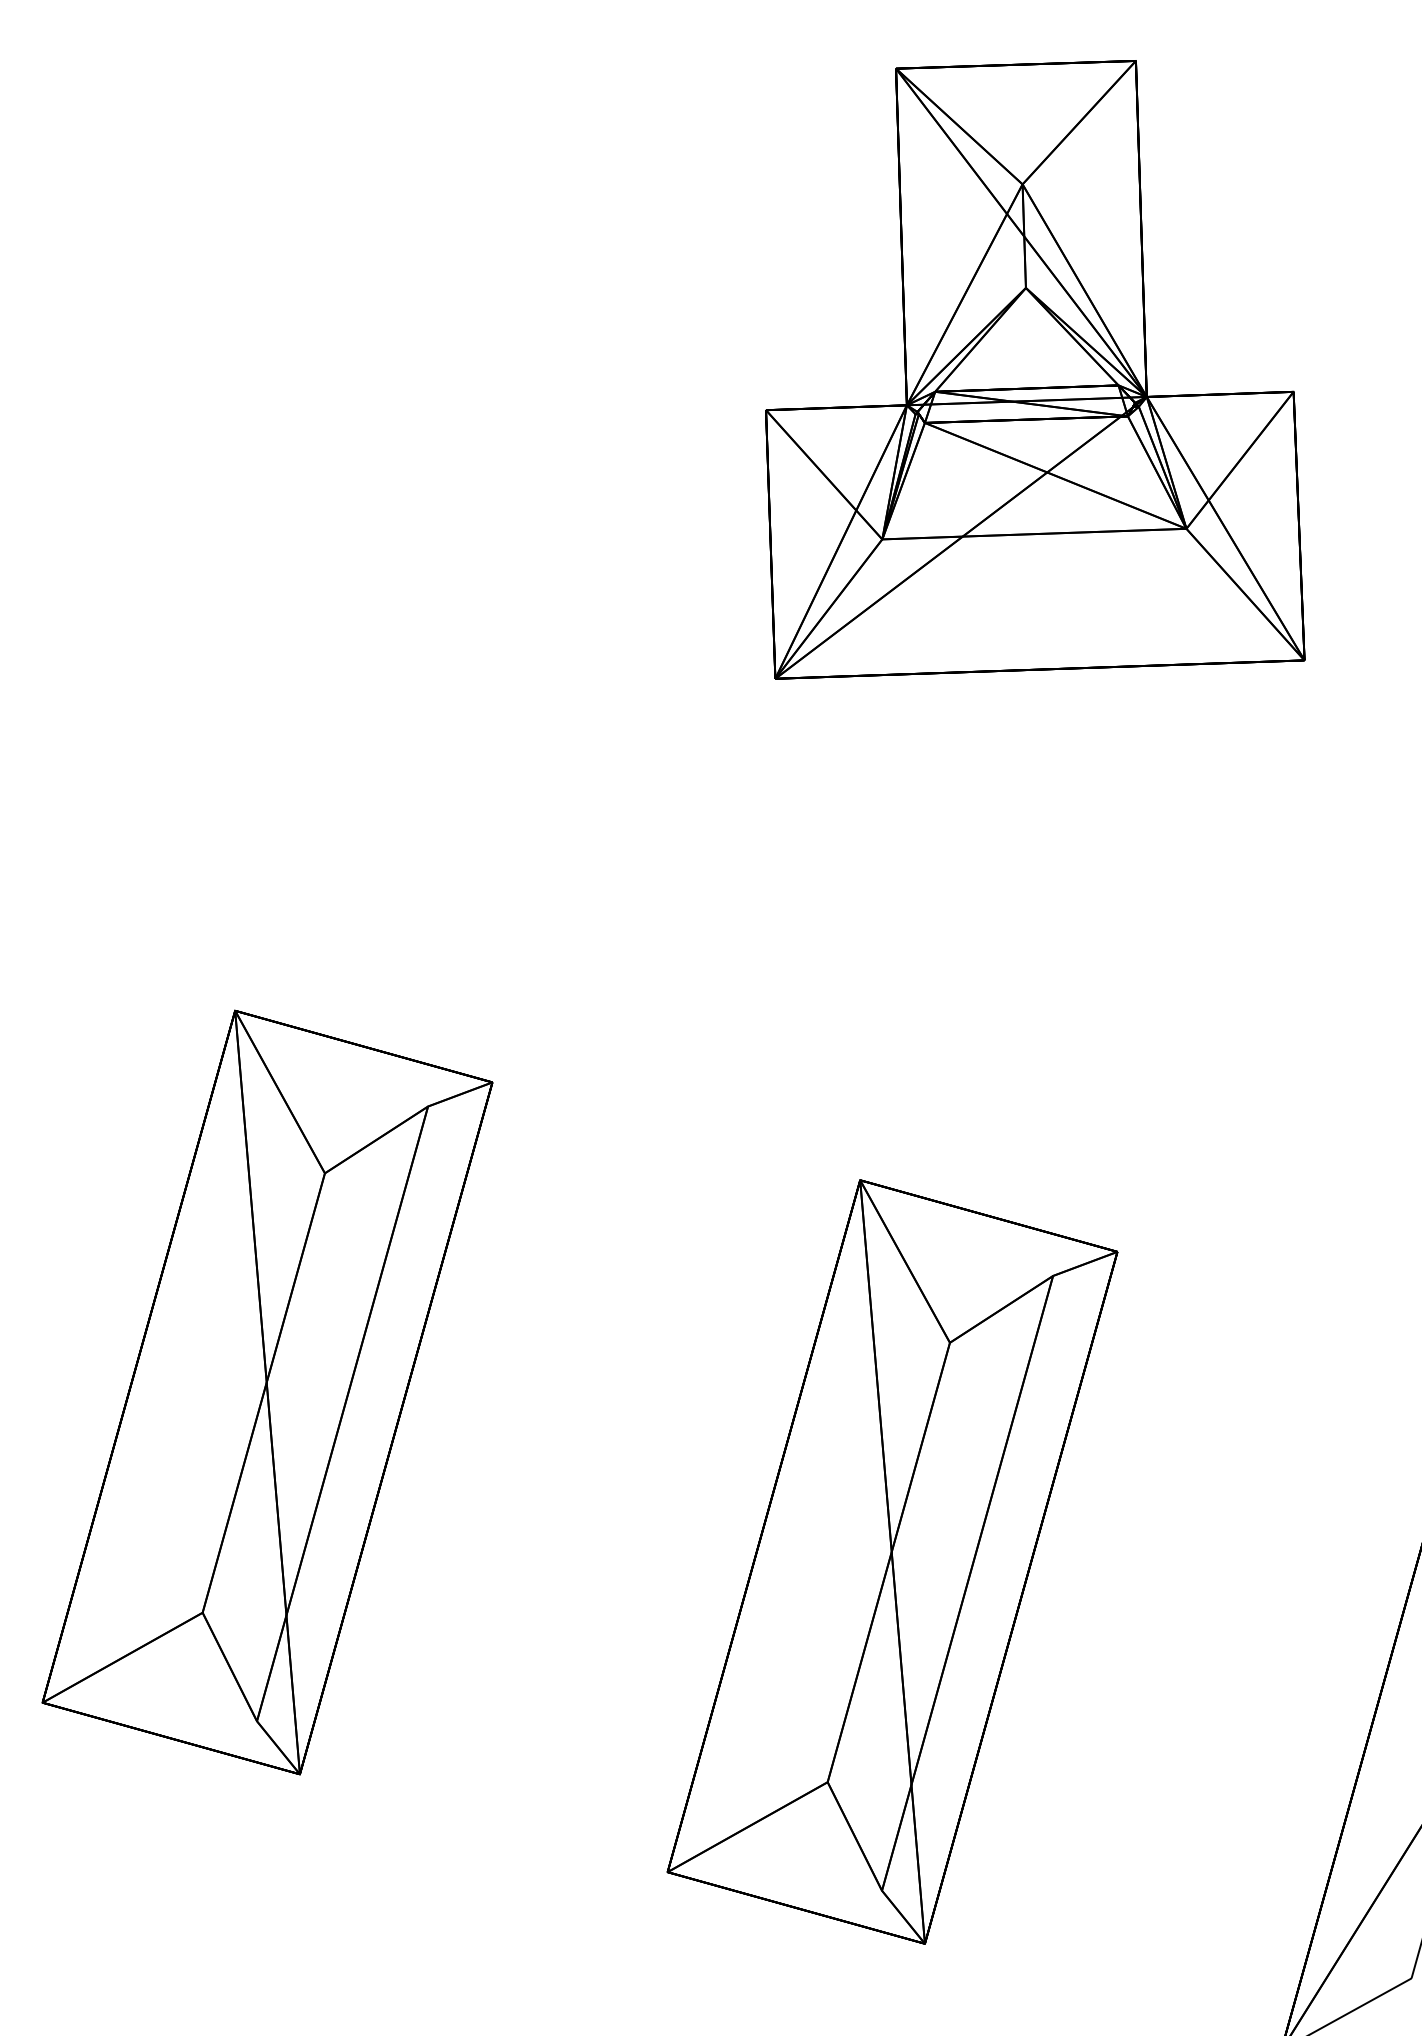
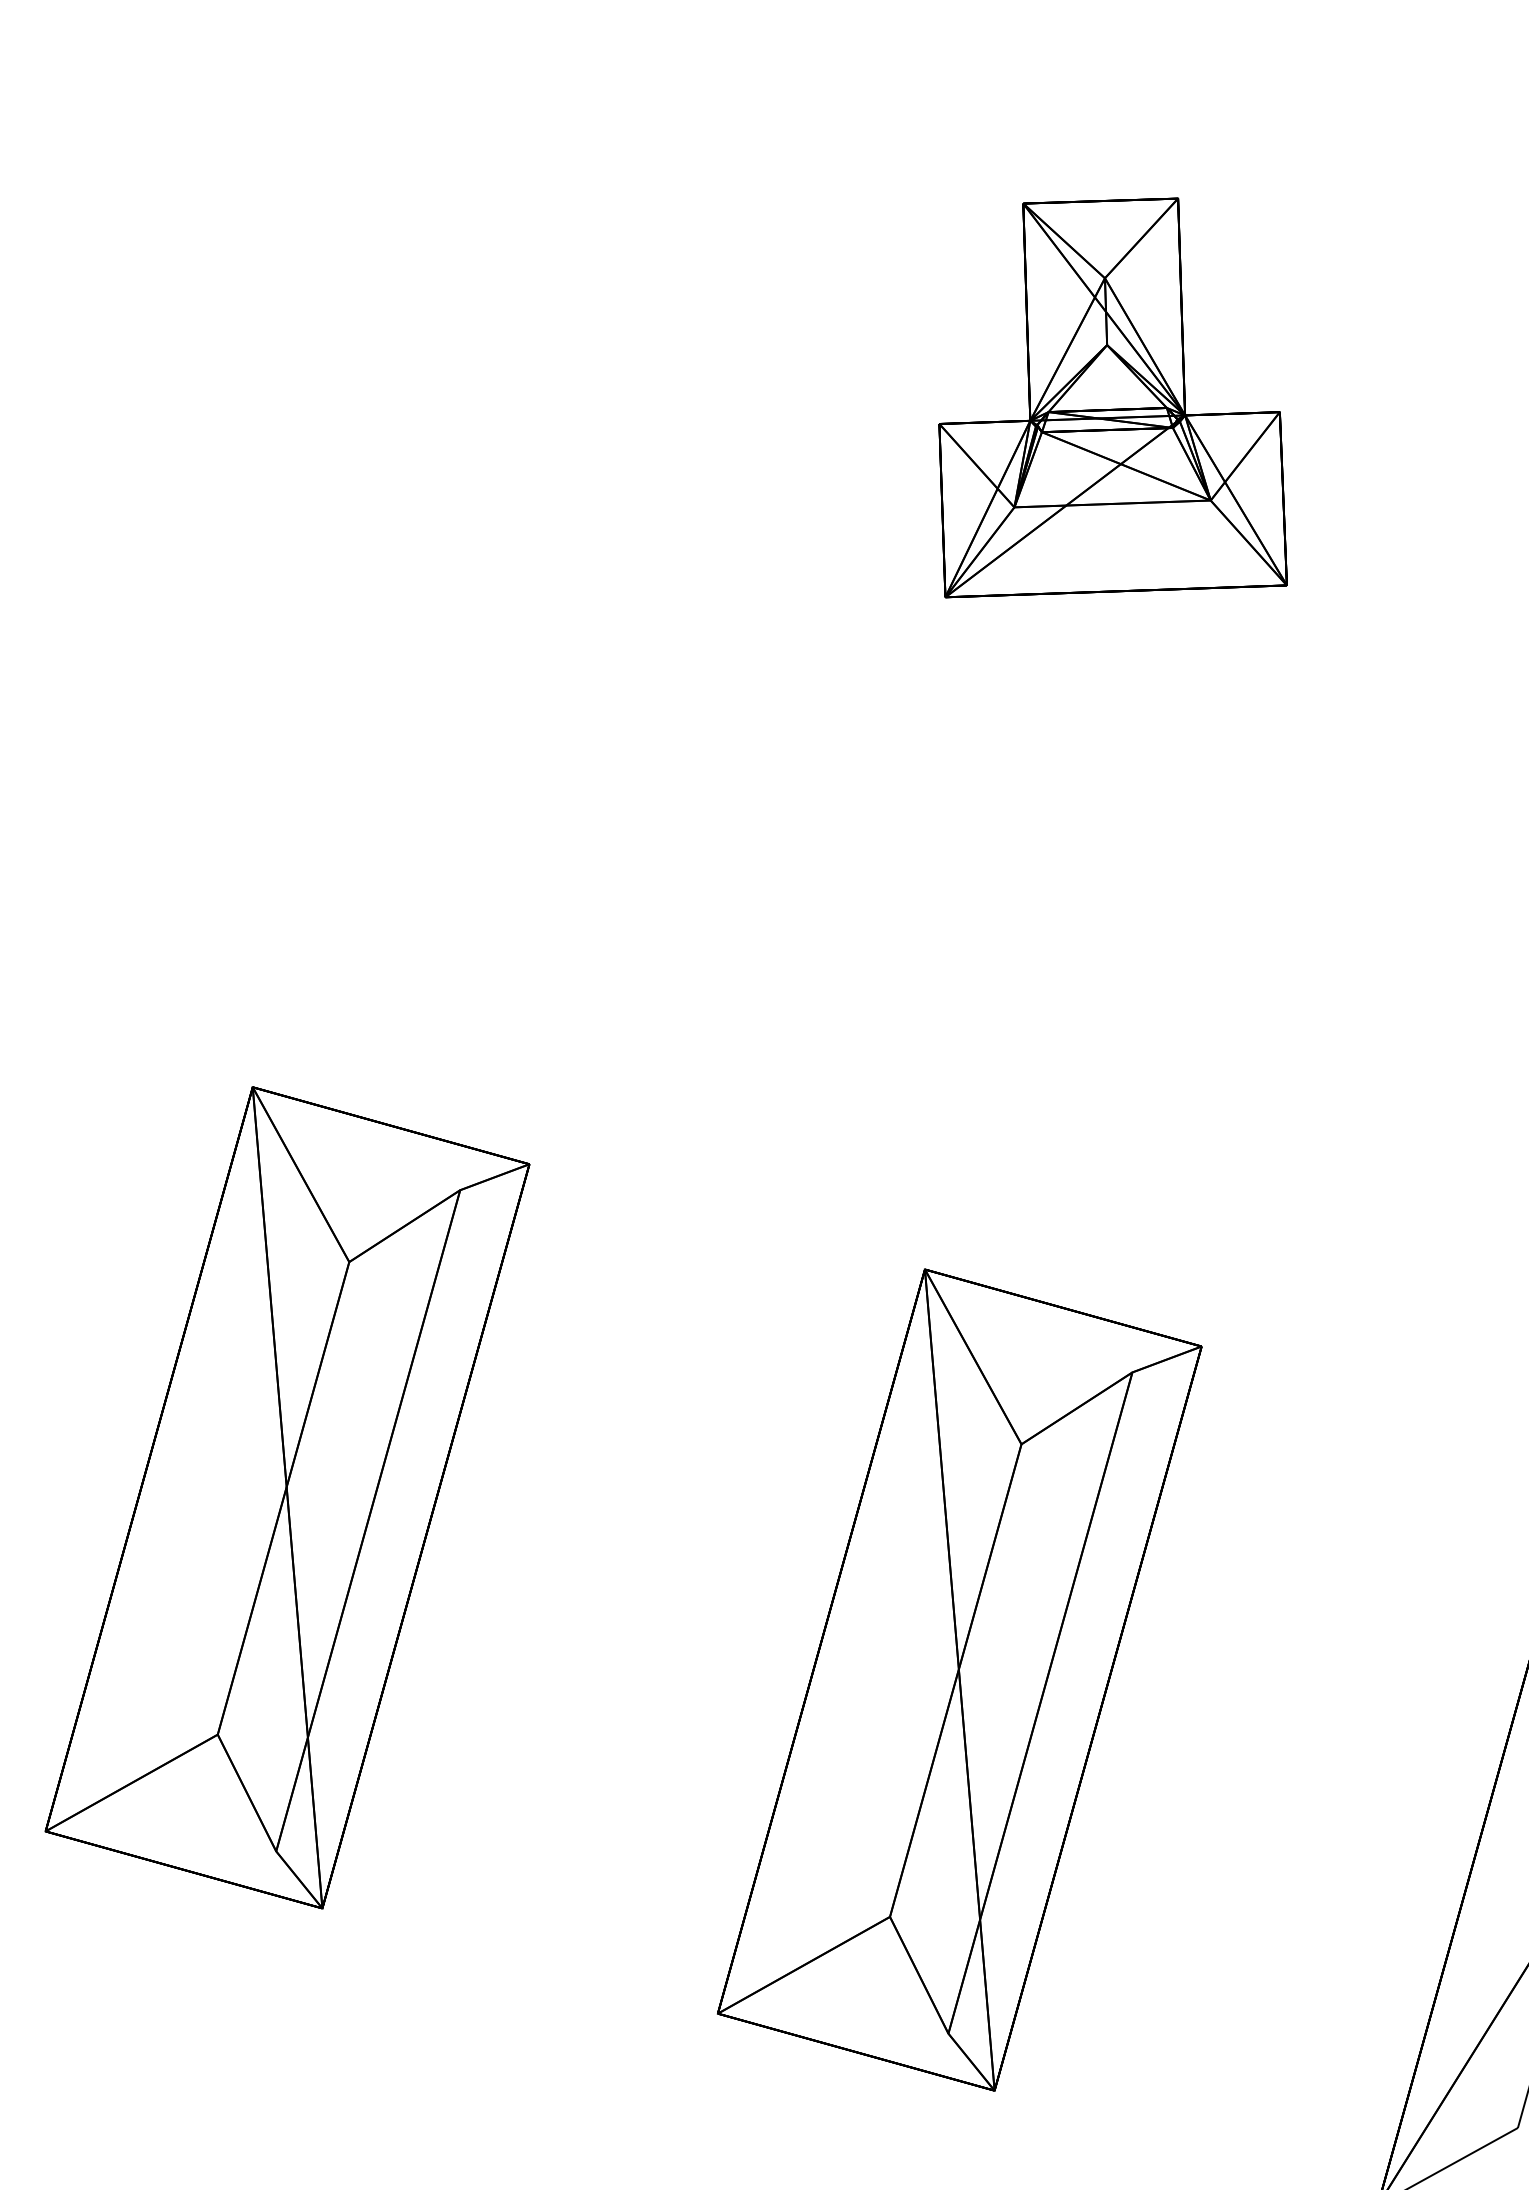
part: (1034, 369) -> (1112, 397), size x0.6

